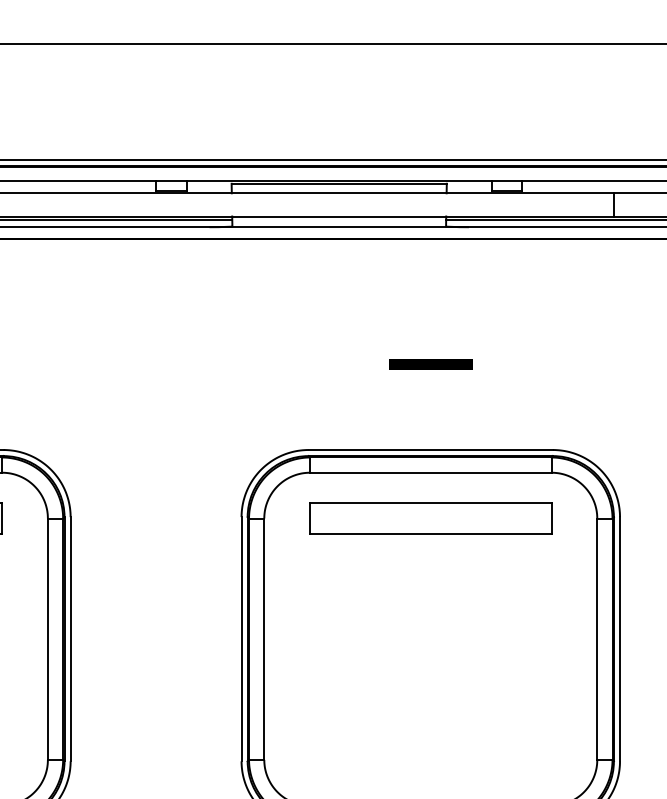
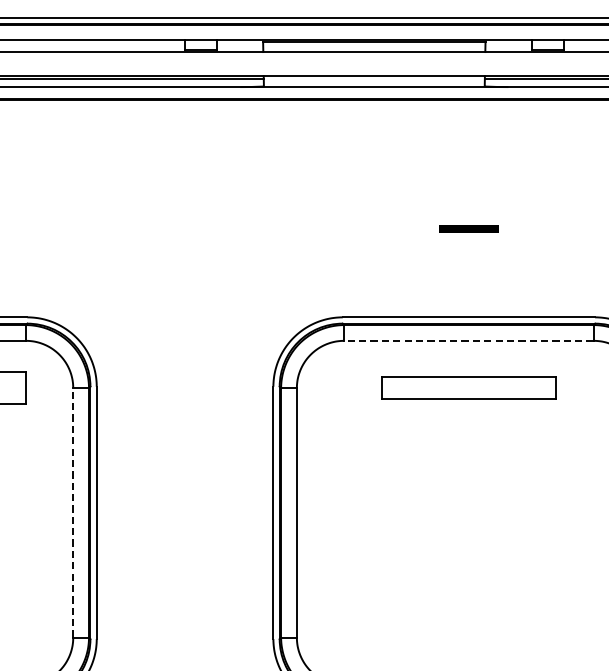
part: (430, 364) -> (468, 228), size x0.7
line: (430, 472) -> (468, 340), solid -> dashed
part: (430, 518) -> (468, 388), size x0.7
line: (47, 639) -> (72, 513), solid -> dashed

